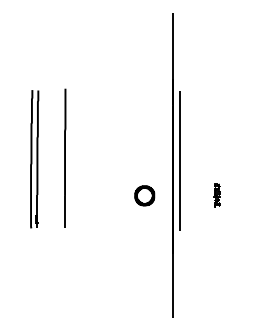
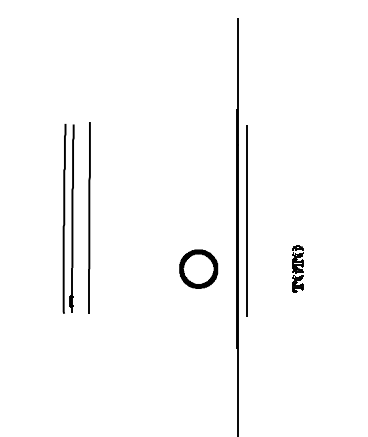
part: (34, 159) -> (68, 218), moved
part: (144, 195) -> (198, 268), size x1.43
part: (216, 195) -> (297, 268), size x1.43

